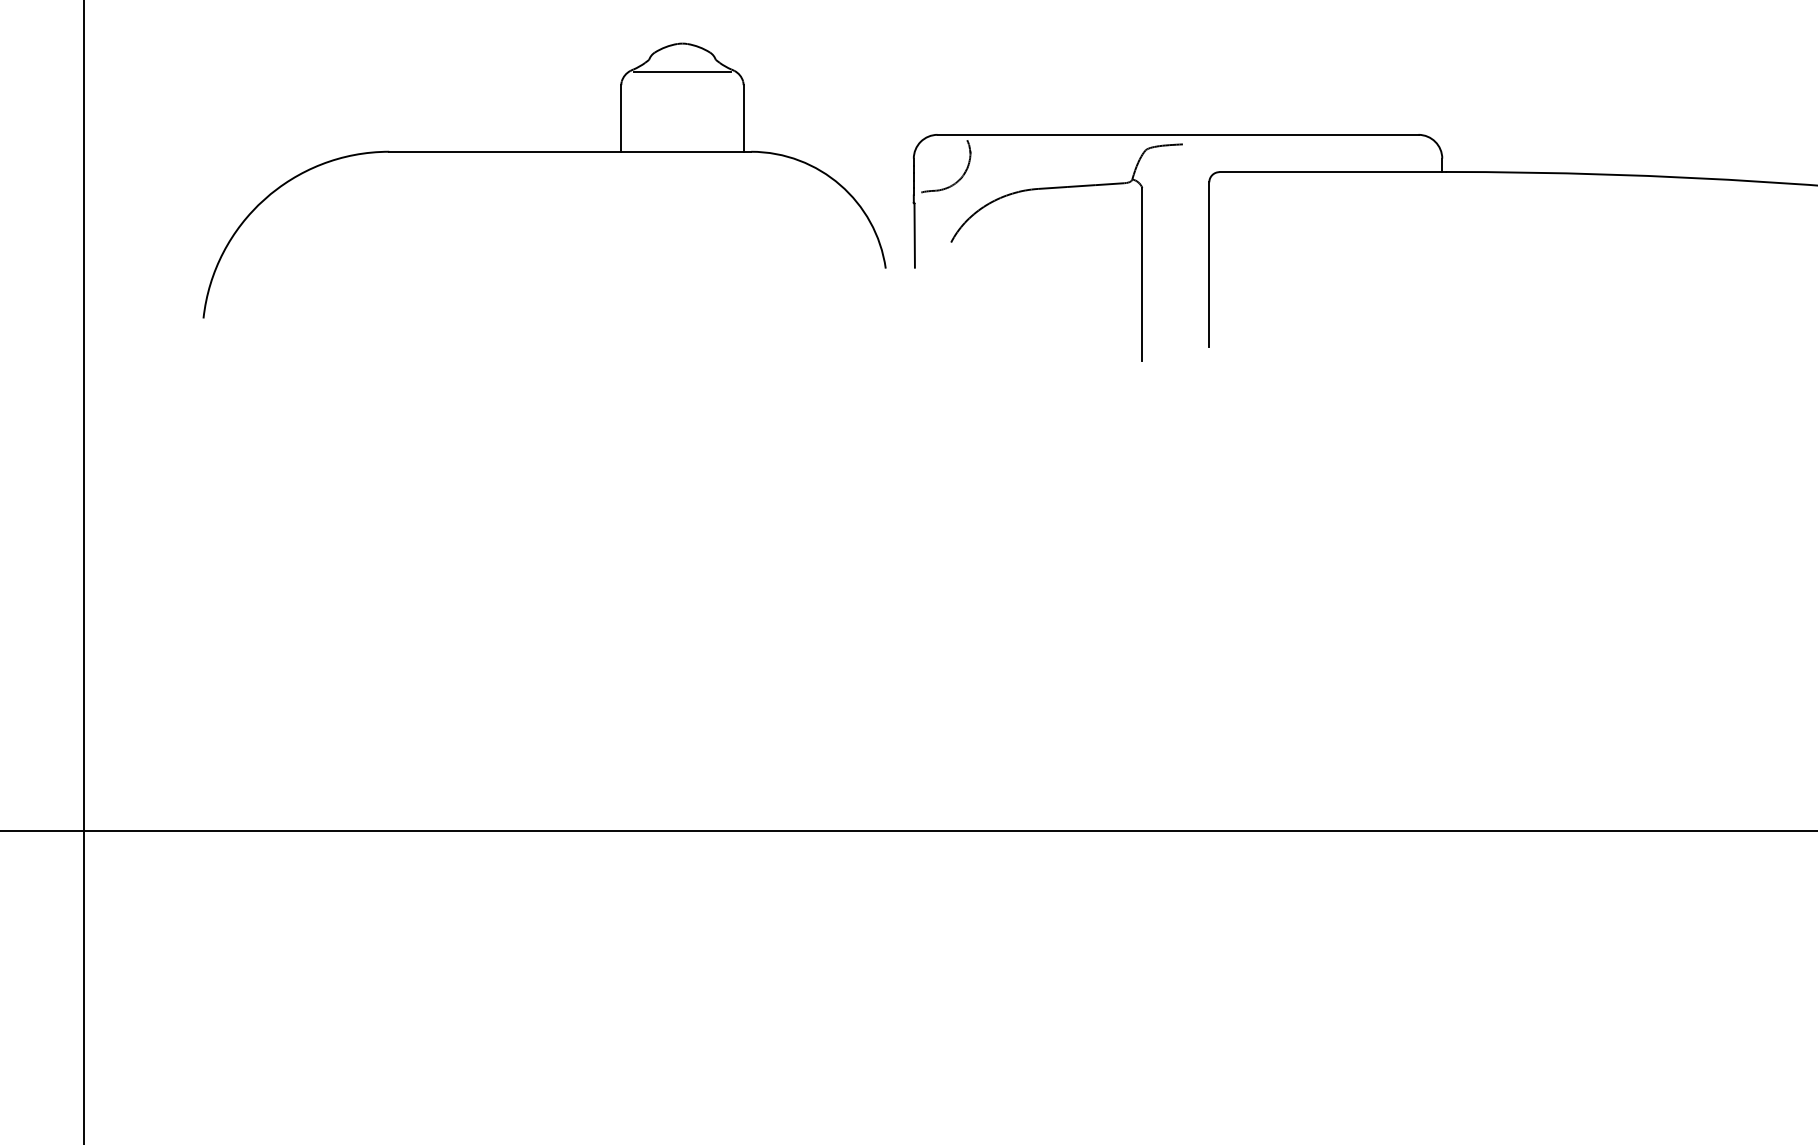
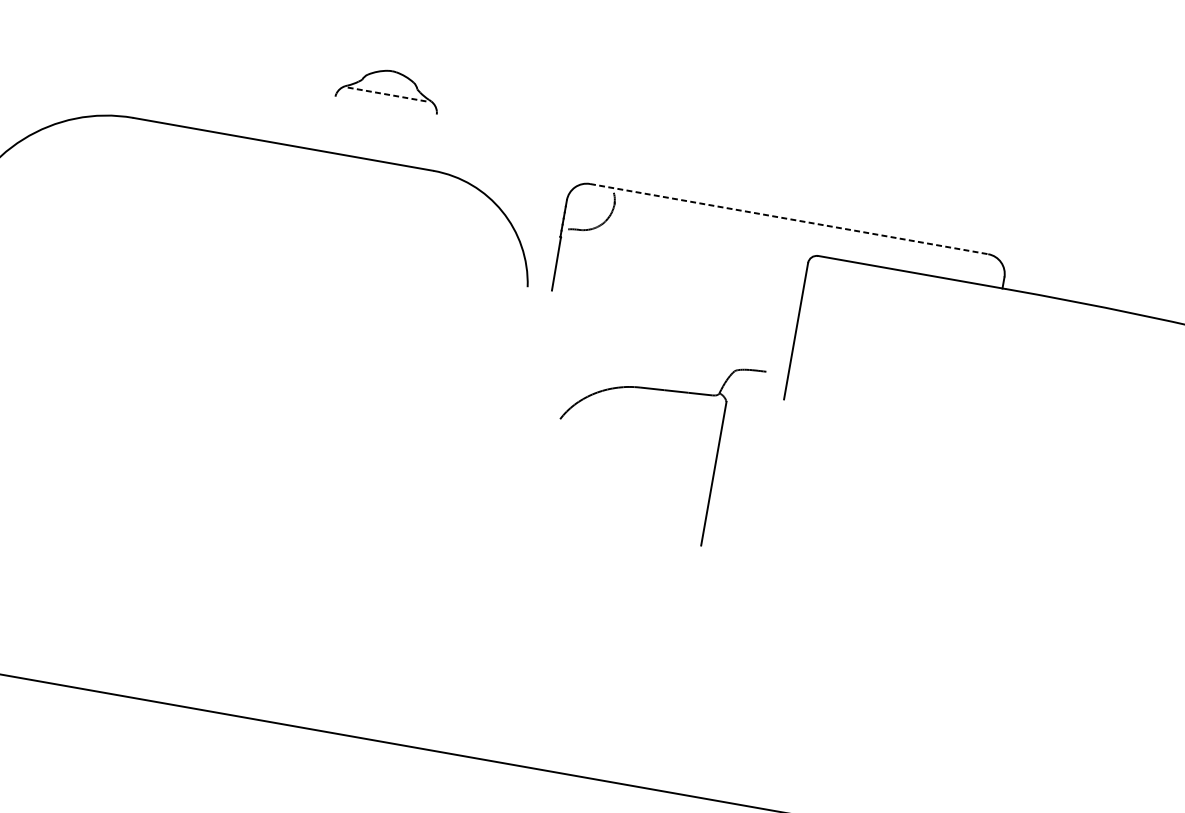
line: (682, 71) -> (388, 94), solid -> dashed
line: (621, 118) -> (330, 124), removed
line: (743, 118) -> (431, 142), removed
line: (1178, 134) -> (789, 218), solid -> dashed
part: (1064, 188) -> (661, 391), moved

